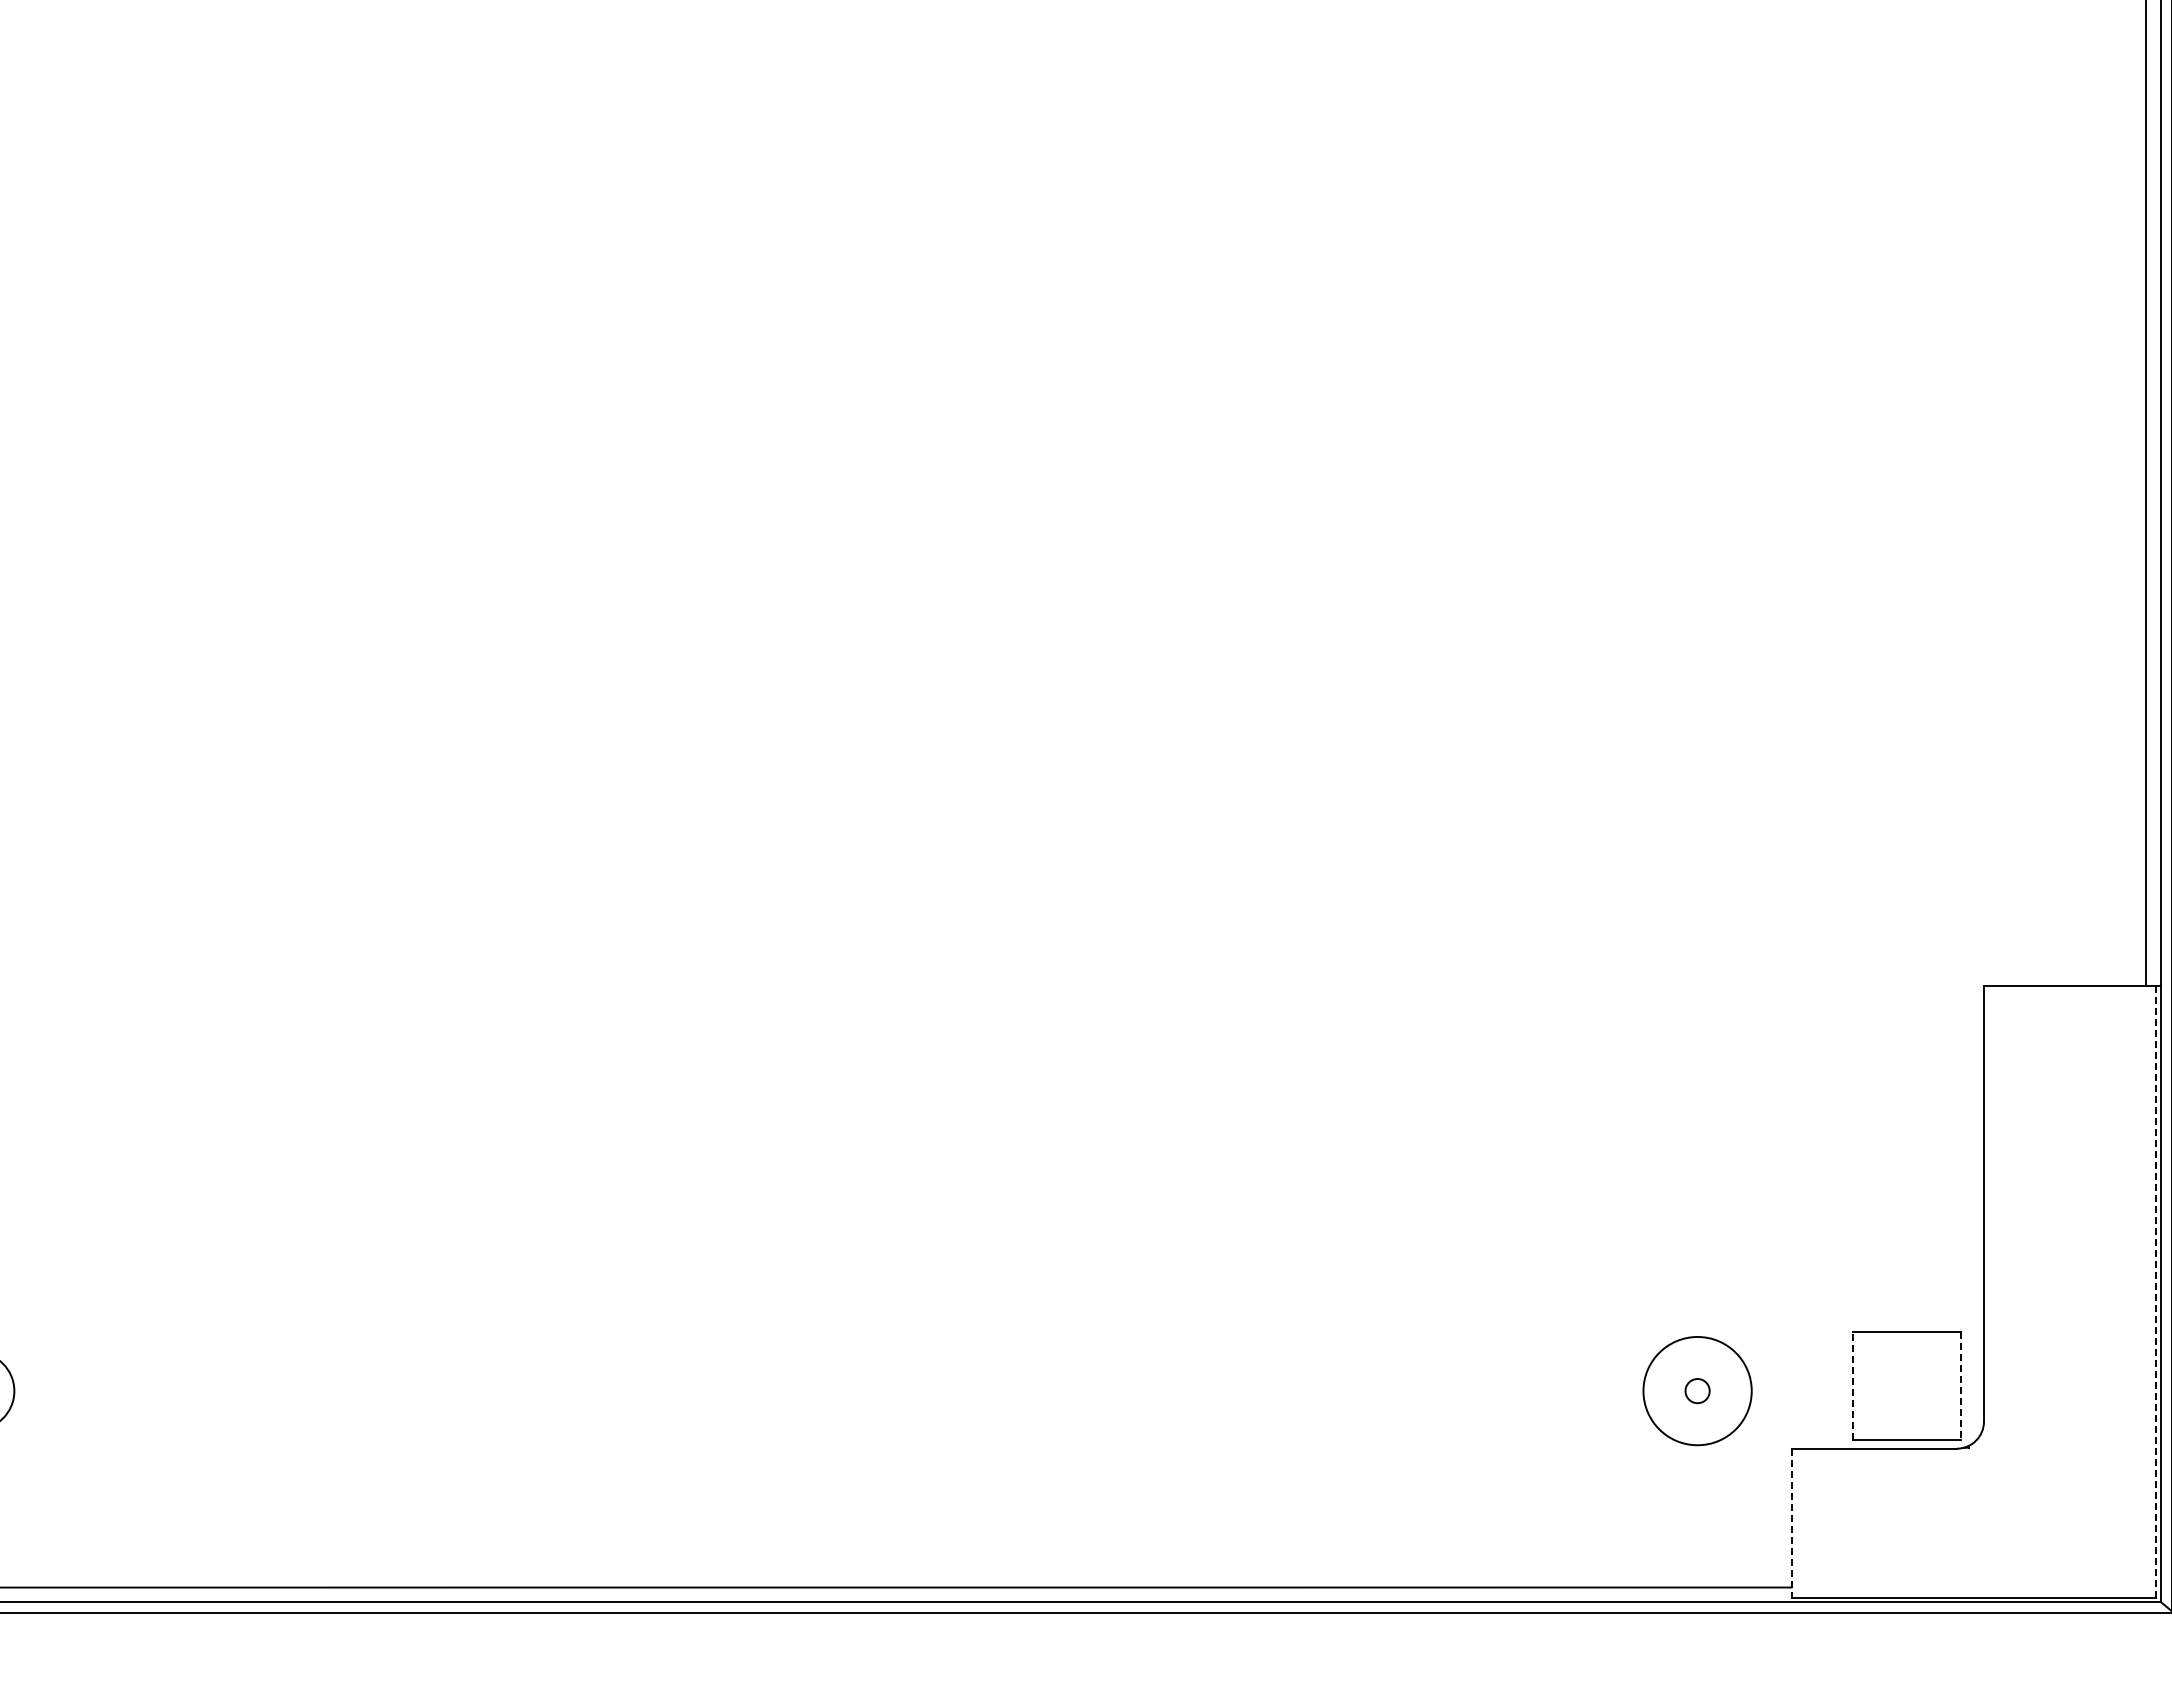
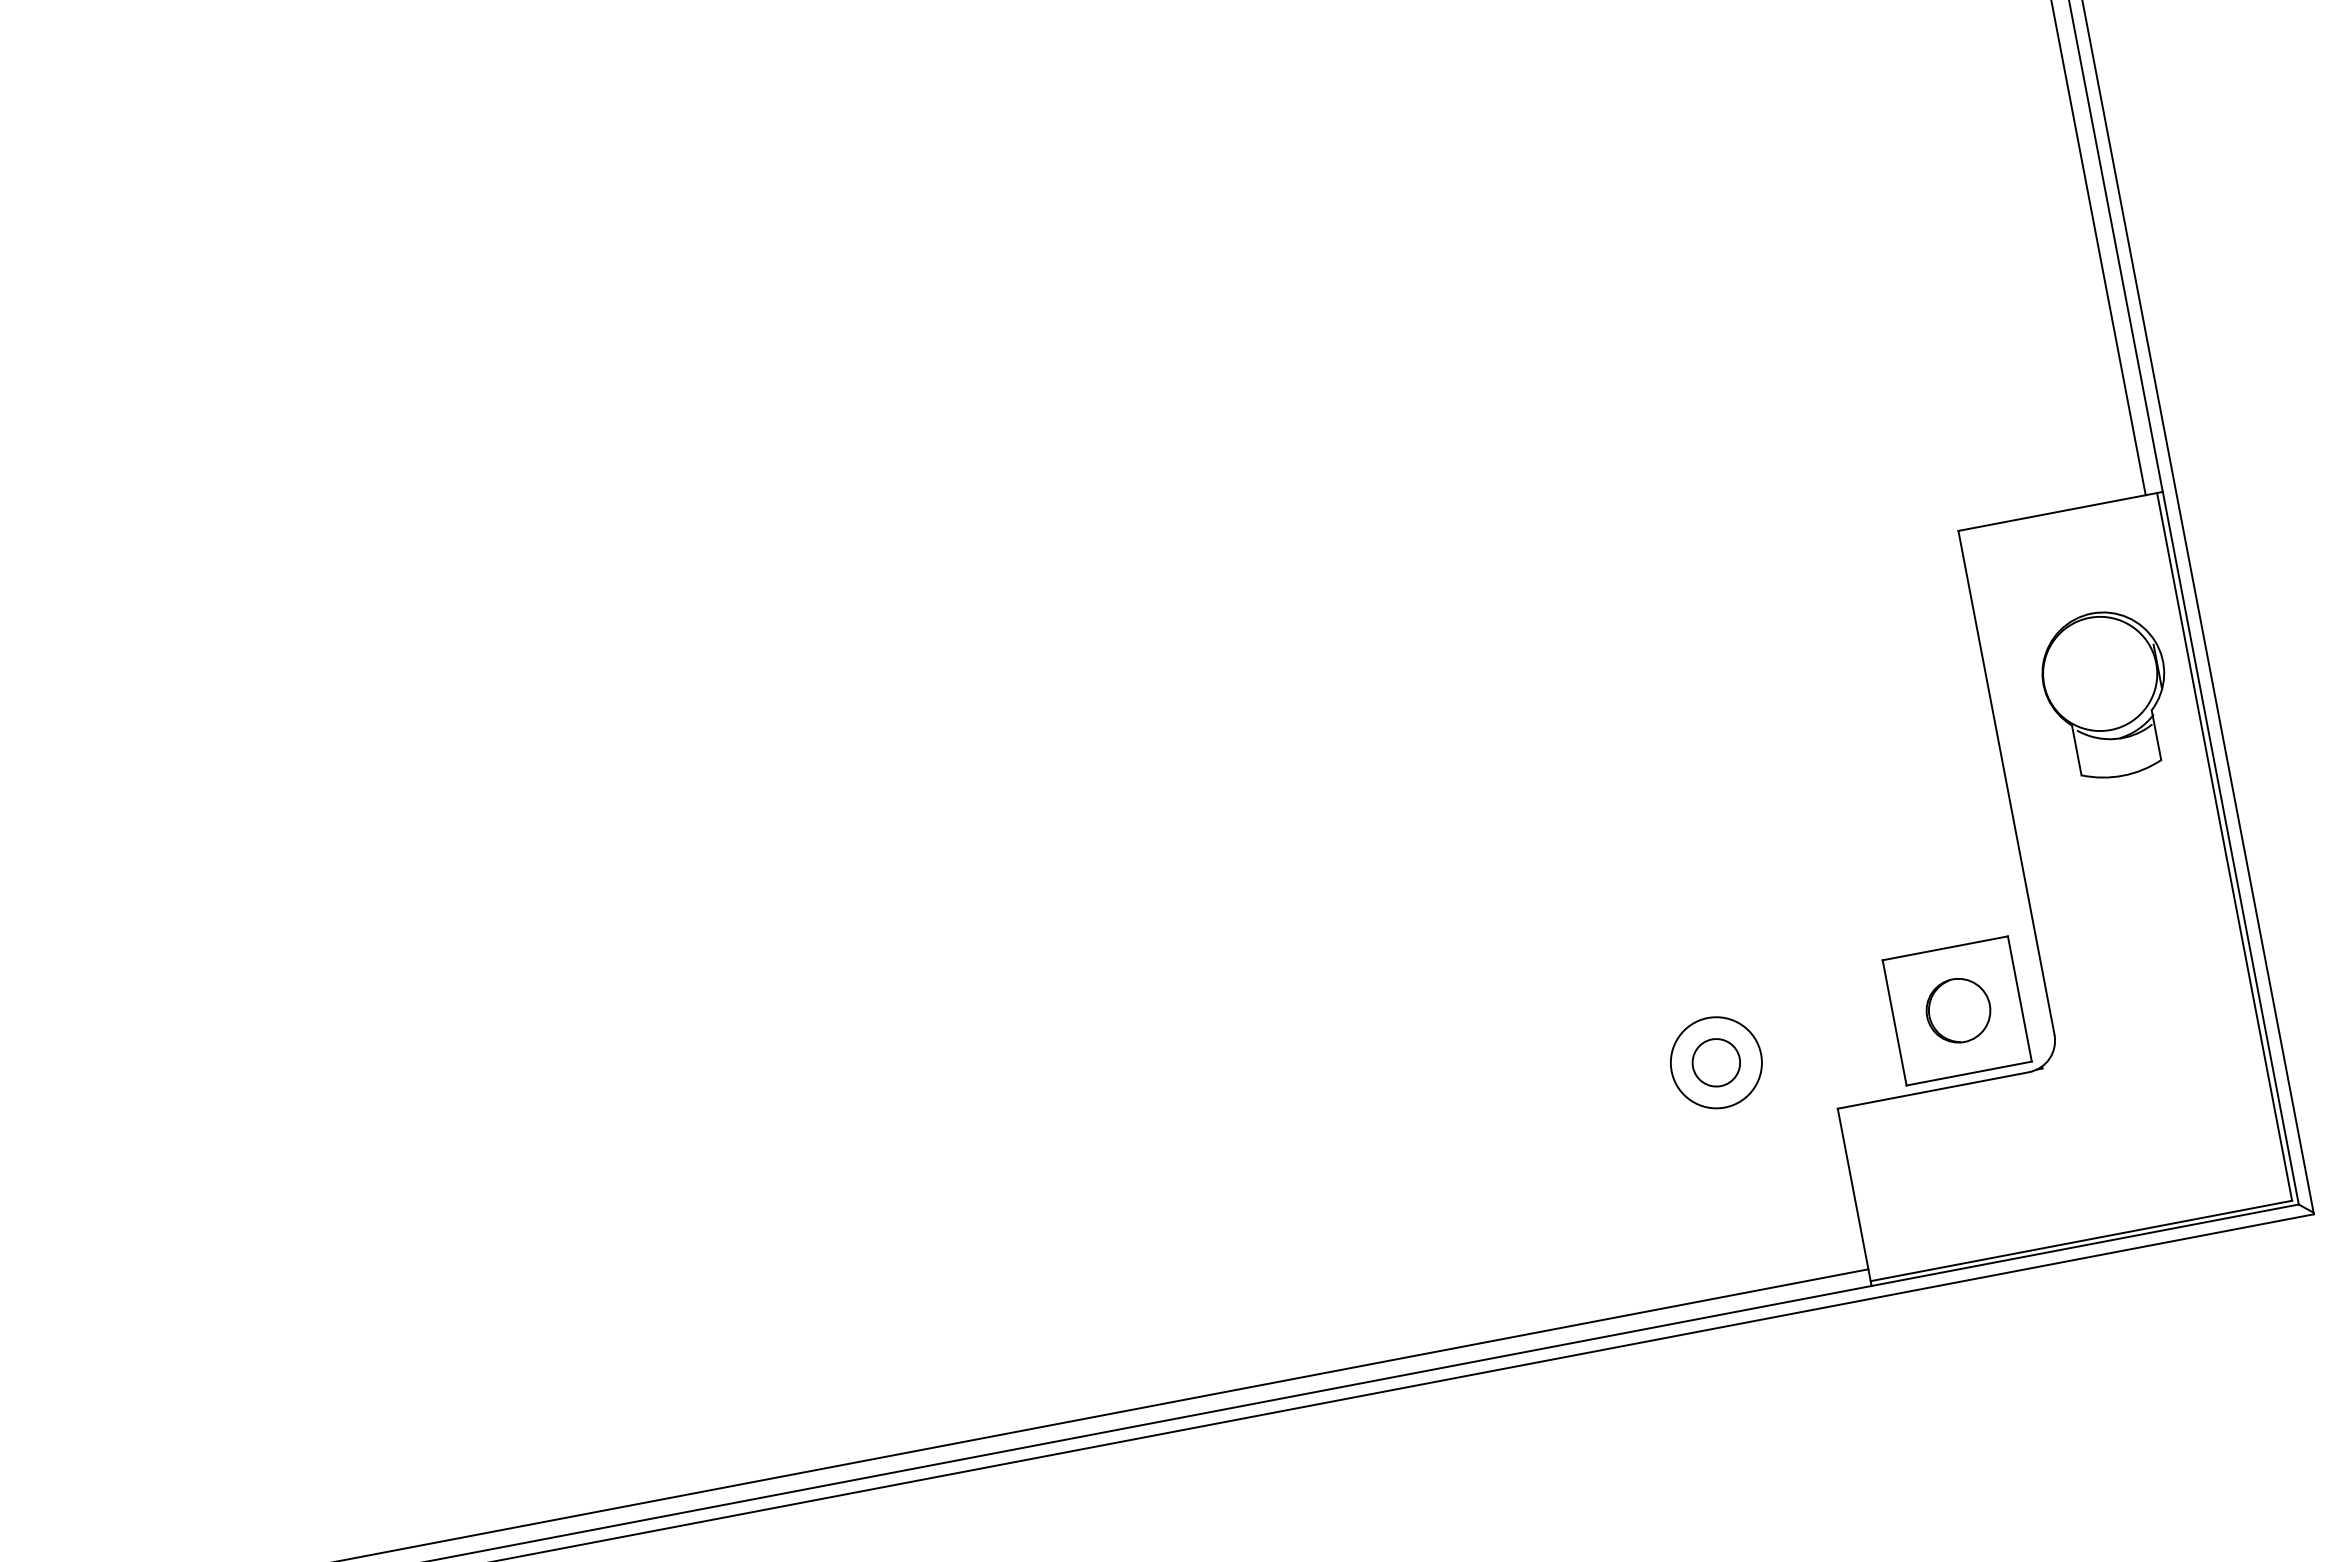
part: (2081, 1146) -> (2106, 694), added
line: (2155, 1291) -> (2224, 846), dashed -> solid
line: (1852, 1385) -> (1894, 1022), dashed -> solid
part: (1907, 1386) -> (1958, 1011), added
line: (1960, 1386) -> (2019, 999), dashed -> solid
circle: (1697, 1390) -> (1716, 1062), size x0.71
circle: (1697, 1390) -> (1716, 1062), size x1.67
line: (1791, 1525) -> (1854, 1197), dashed -> solid

